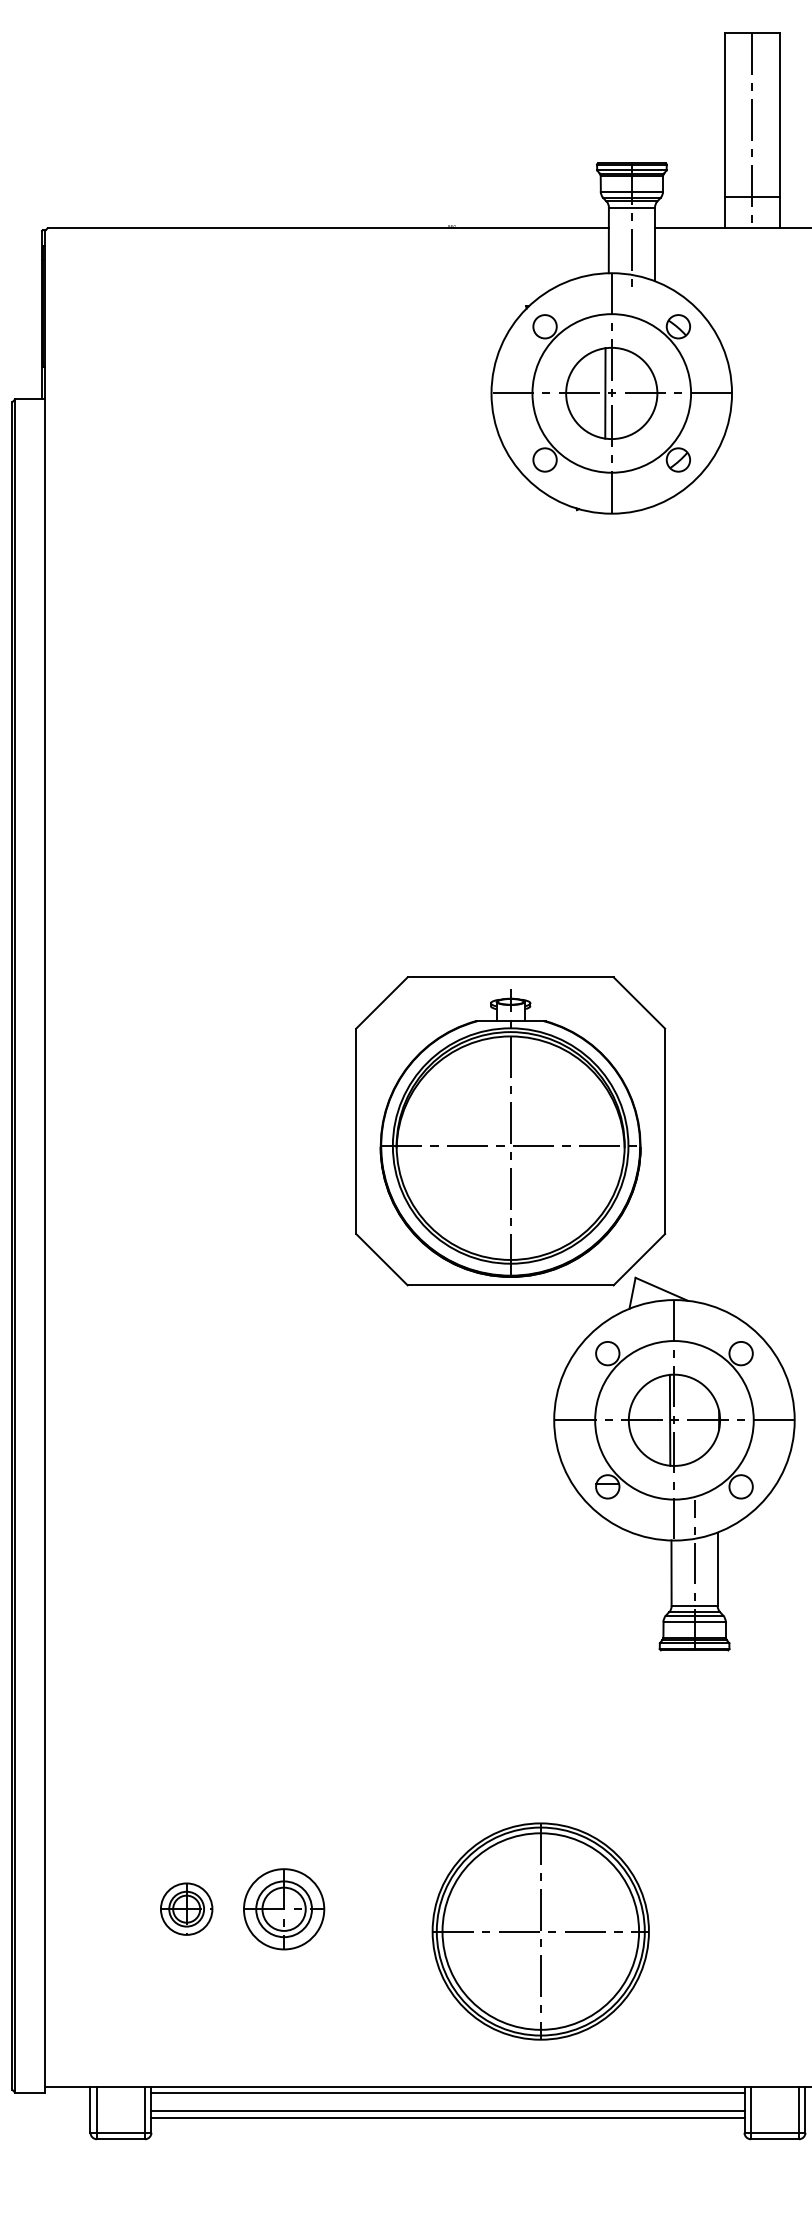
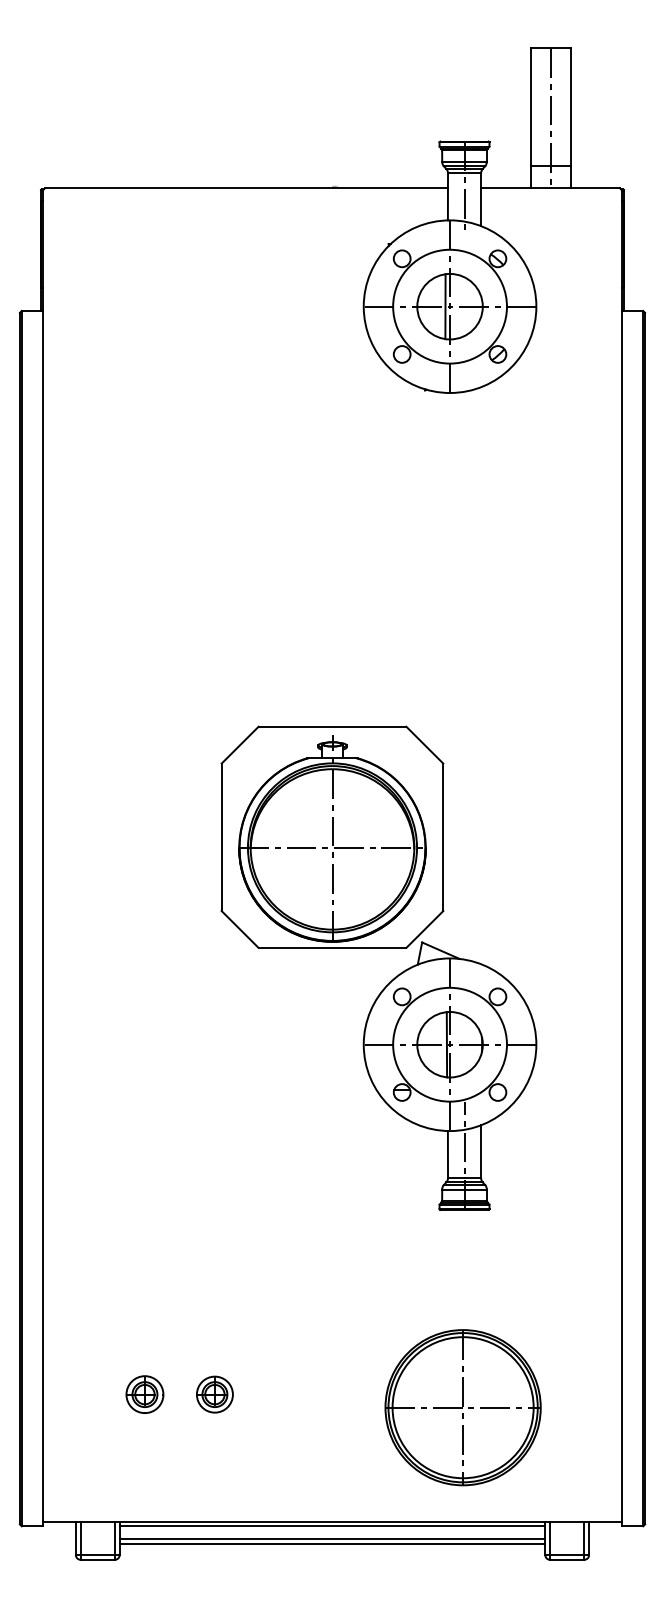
part: (591, 1330) -> (390, 980), moved
part: (283, 1908) -> (214, 1394), size x0.62
part: (539, 1931) -> (462, 1407), moved

